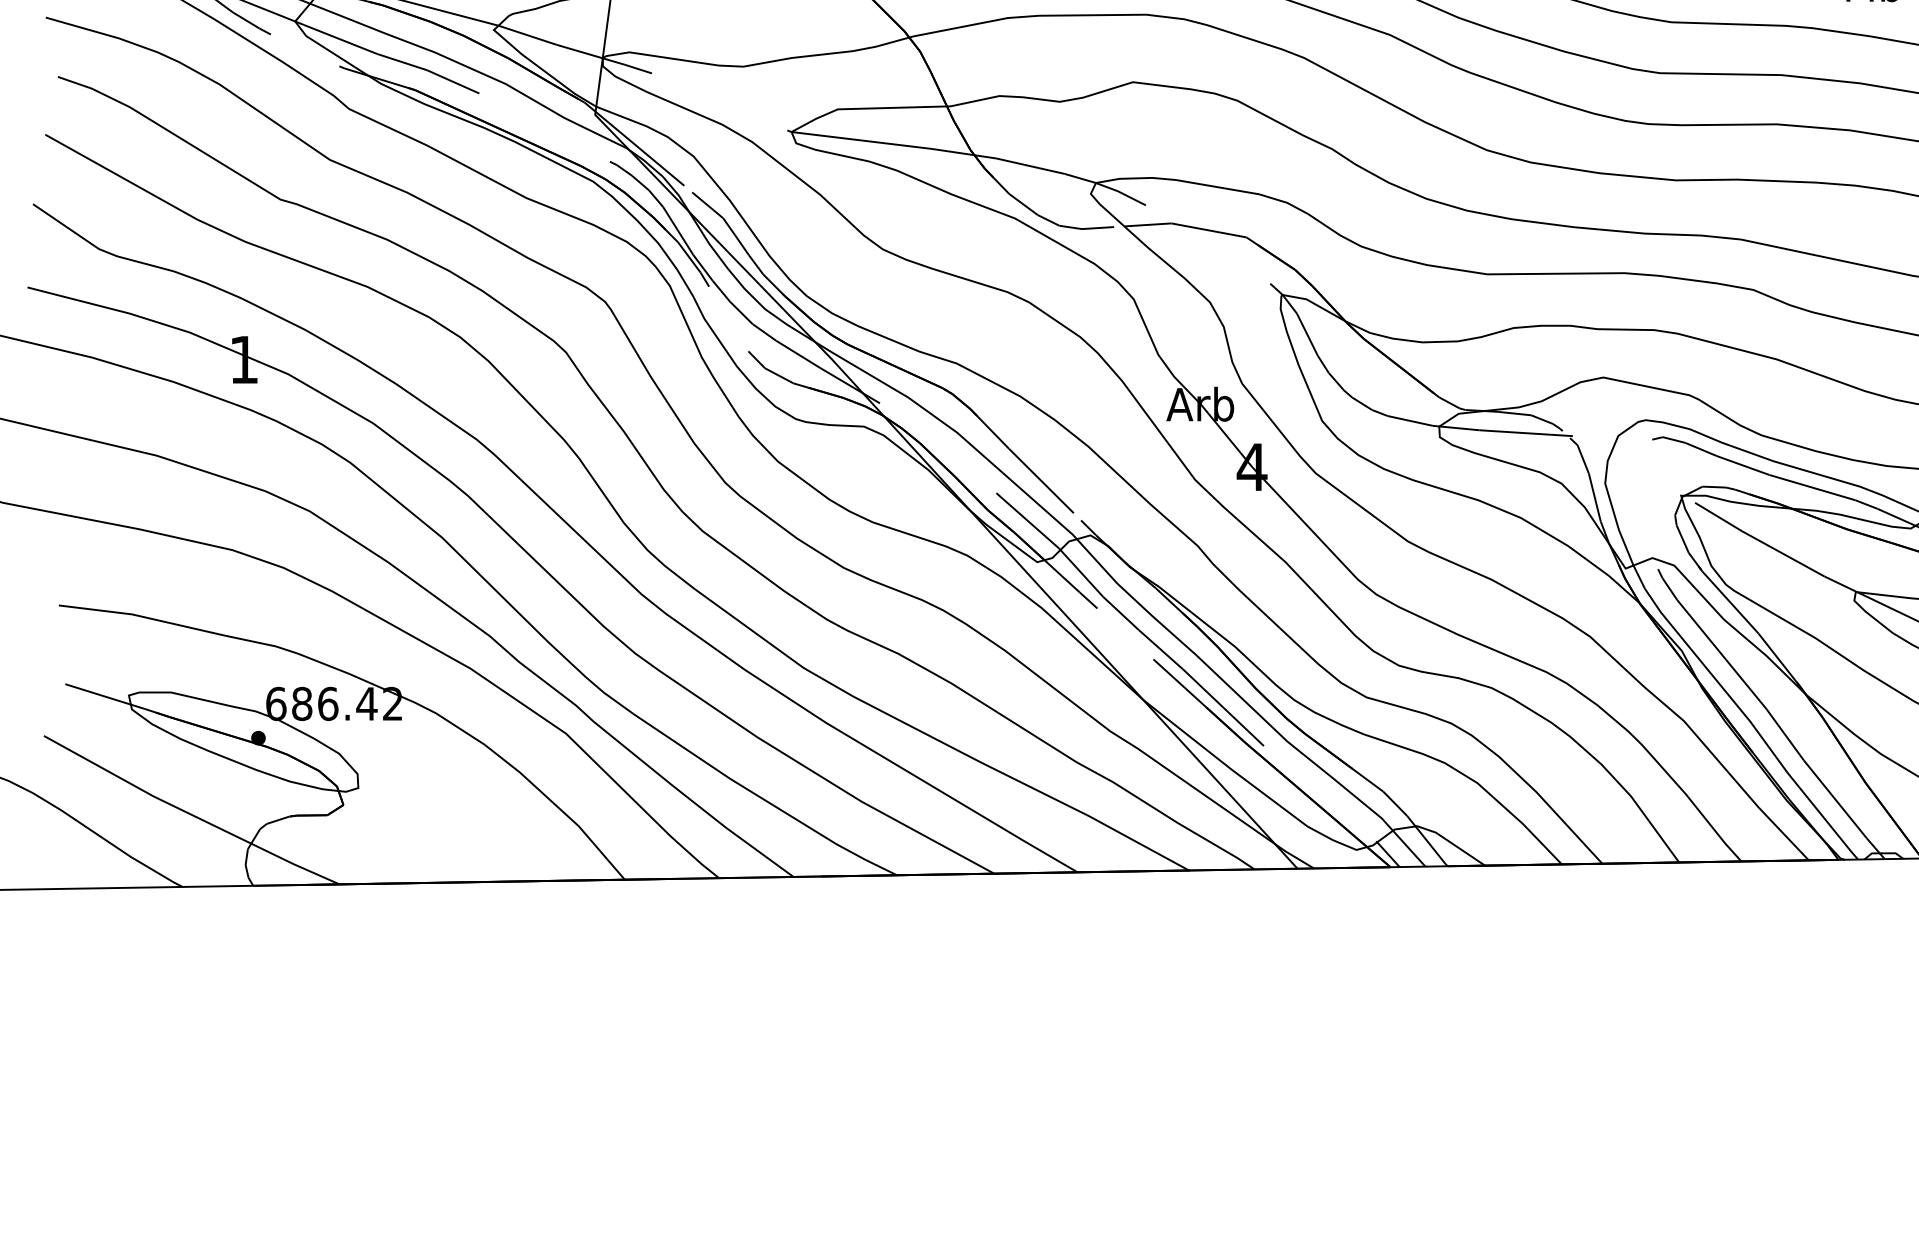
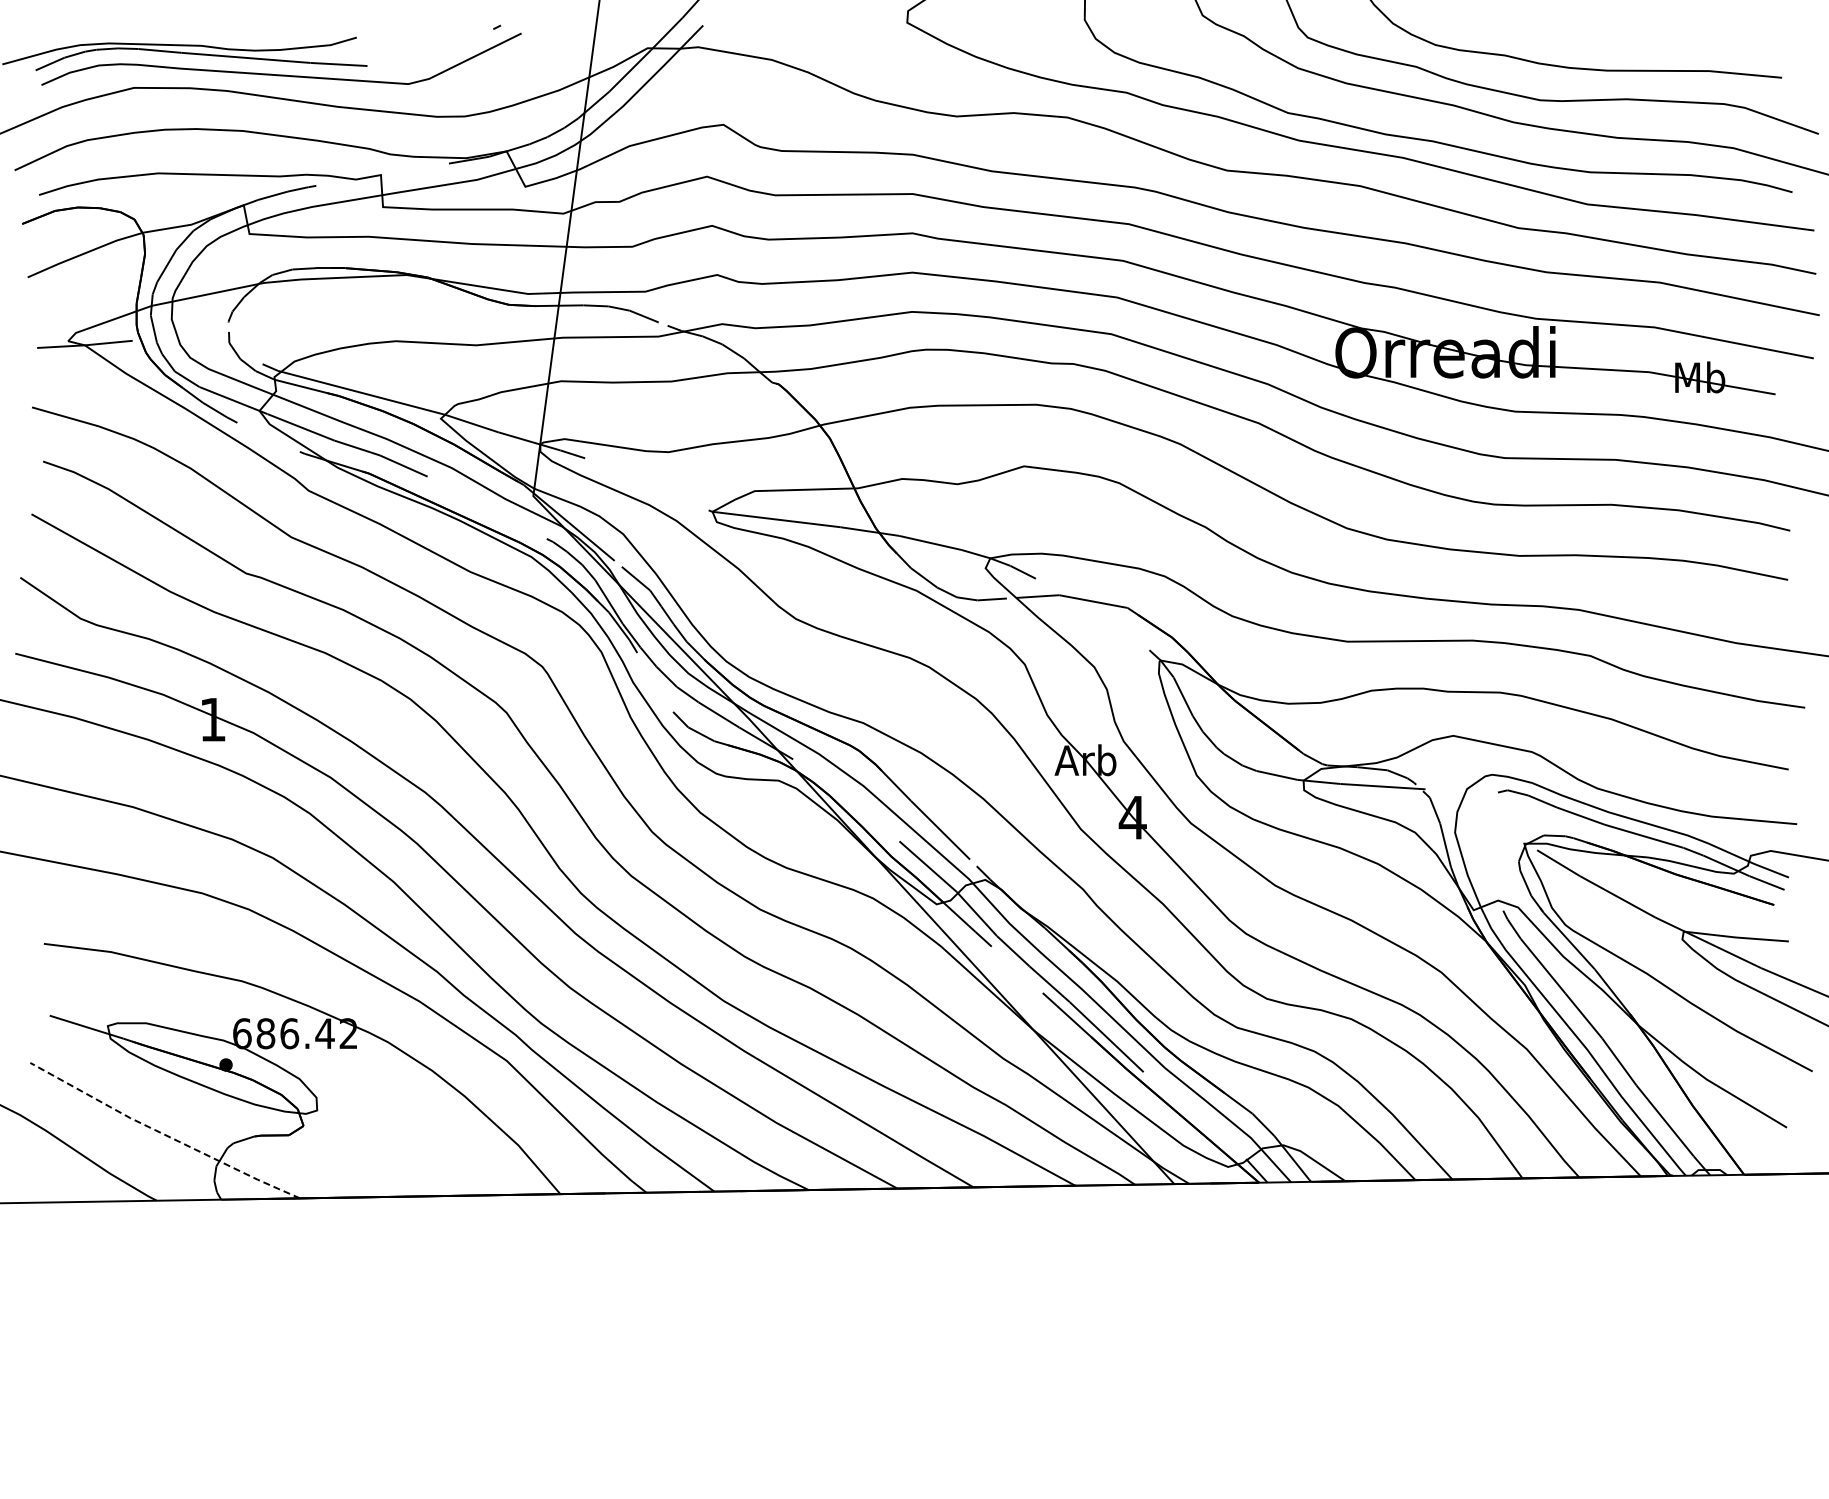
line: (189, 814) -> (163, 1134), solid -> dashed

